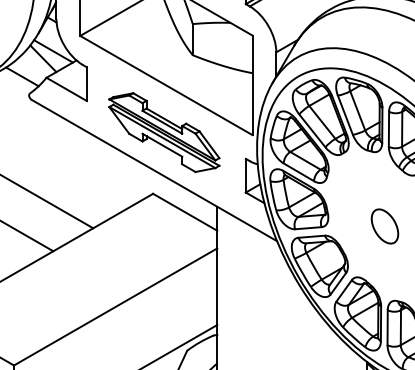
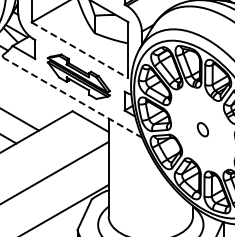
line: (167, 85) -> (80, 50), solid -> dashed
line: (154, 171) -> (73, 98), solid -> dashed
part: (384, 226) -> (202, 129), size x0.7

